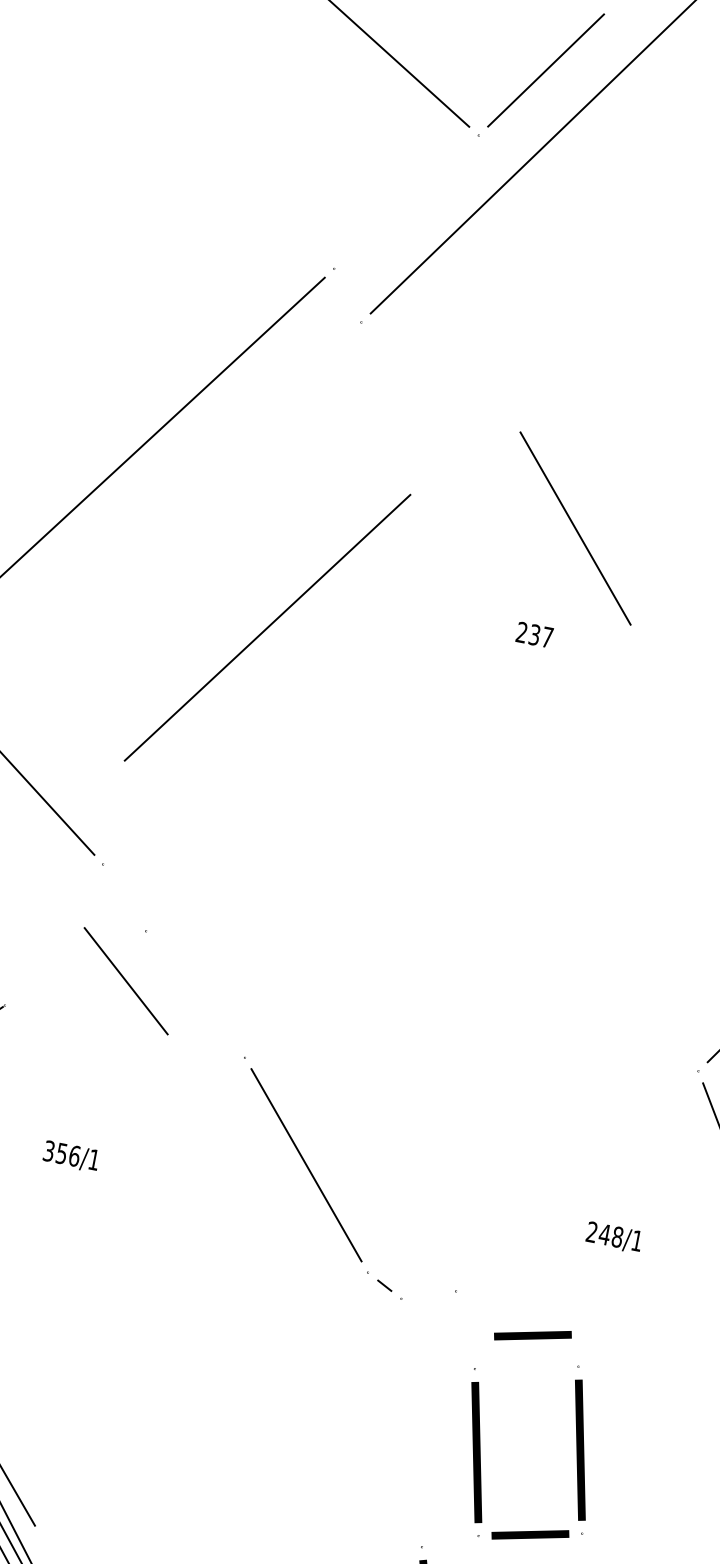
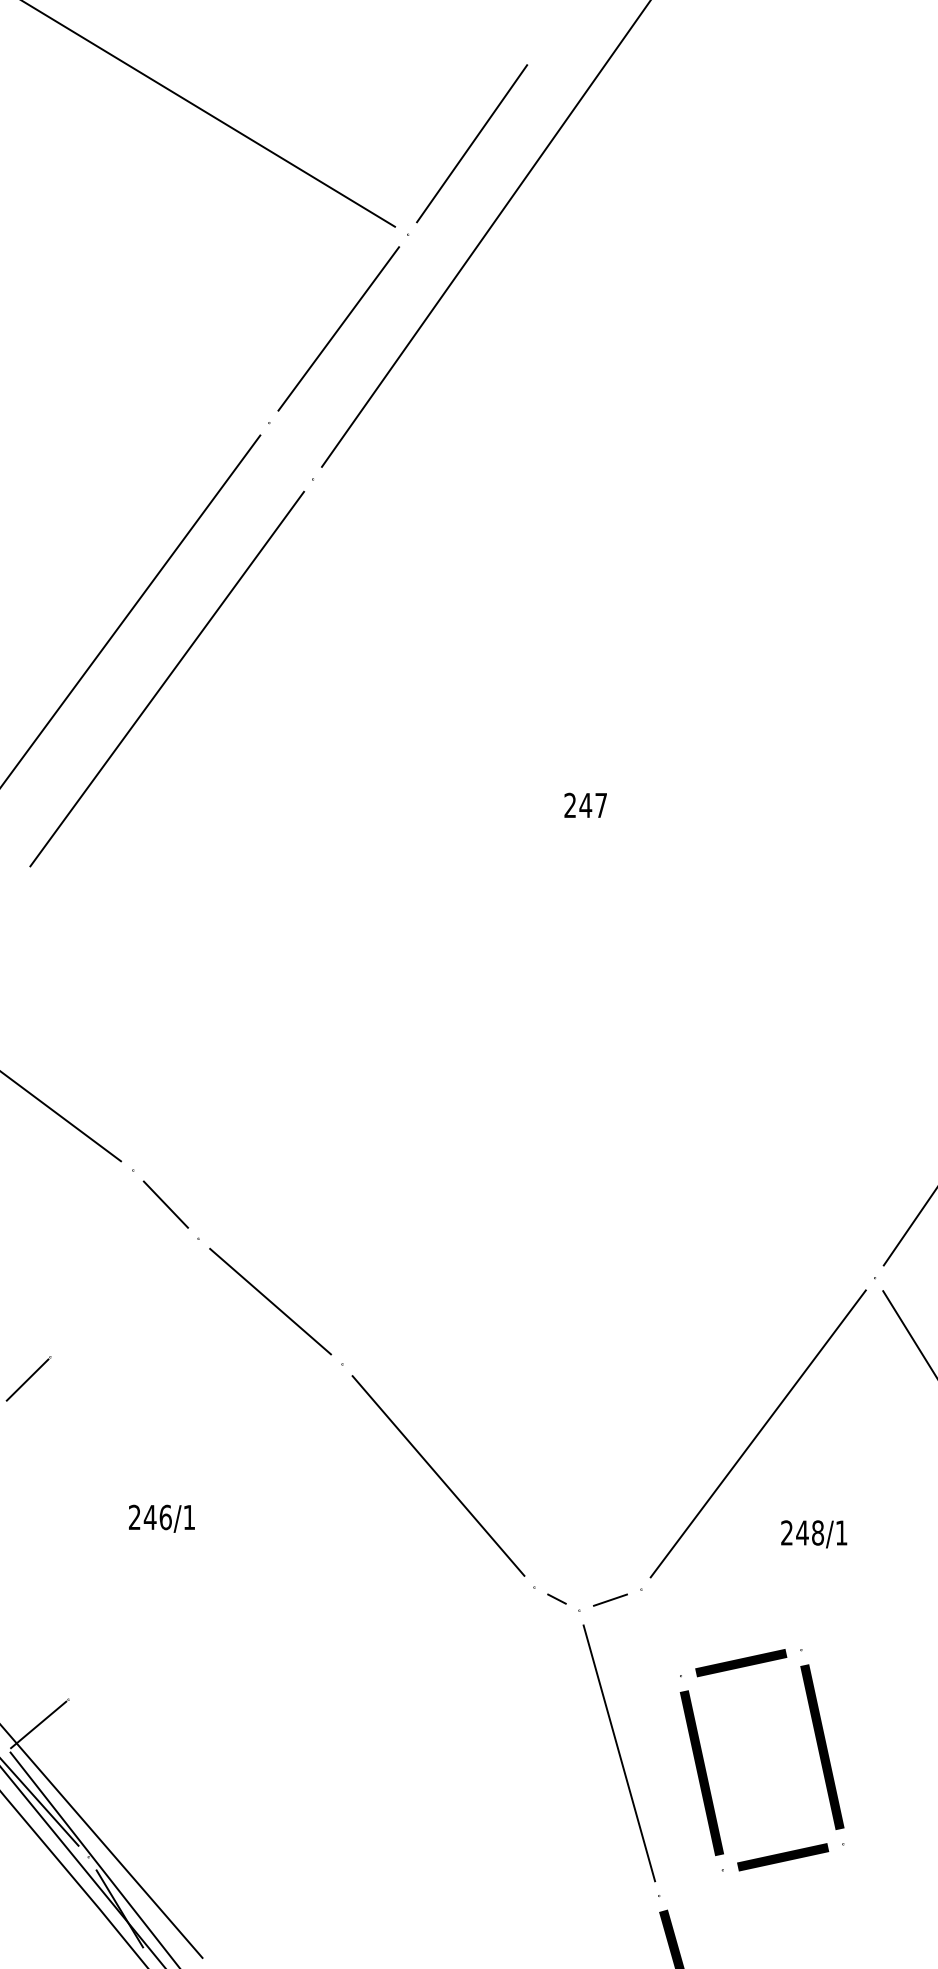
line: (406, 201) -> (338, 328), added
line: (575, 528) -> (609, 671), removed
line: (267, 627) -> (167, 678), moved
text: (534, 634) -> (585, 805), 237 -> 247
line: (124, 897) -> (165, 1204), added
line: (126, 981) -> (270, 1301), moved
text: (55, 1152) -> (142, 1517), 356/1 -> 246/1
line: (576, 1180) -> (757, 1433), added
text: (614, 1237) -> (814, 1534), moved
line: (428, 1294) -> (609, 1599), added
line: (533, 1336) -> (741, 1663), moved
line: (411, 1423) -> (619, 1753), added

